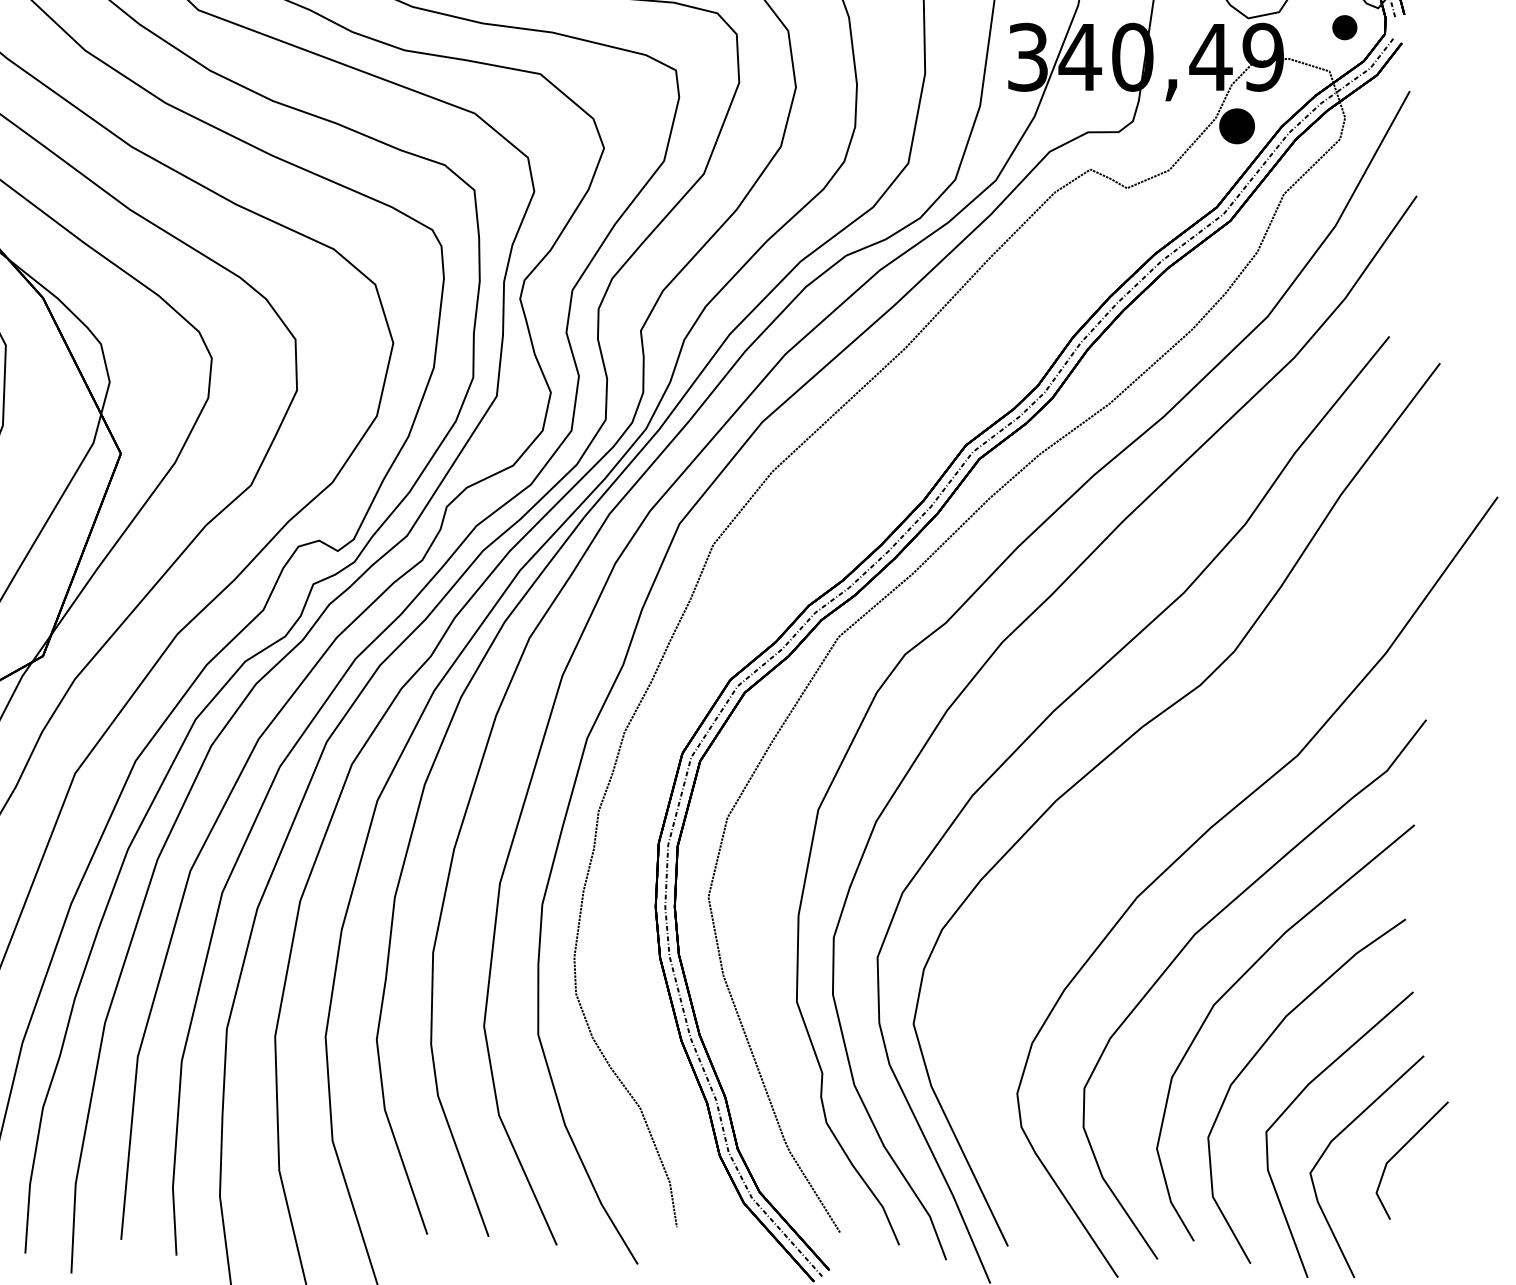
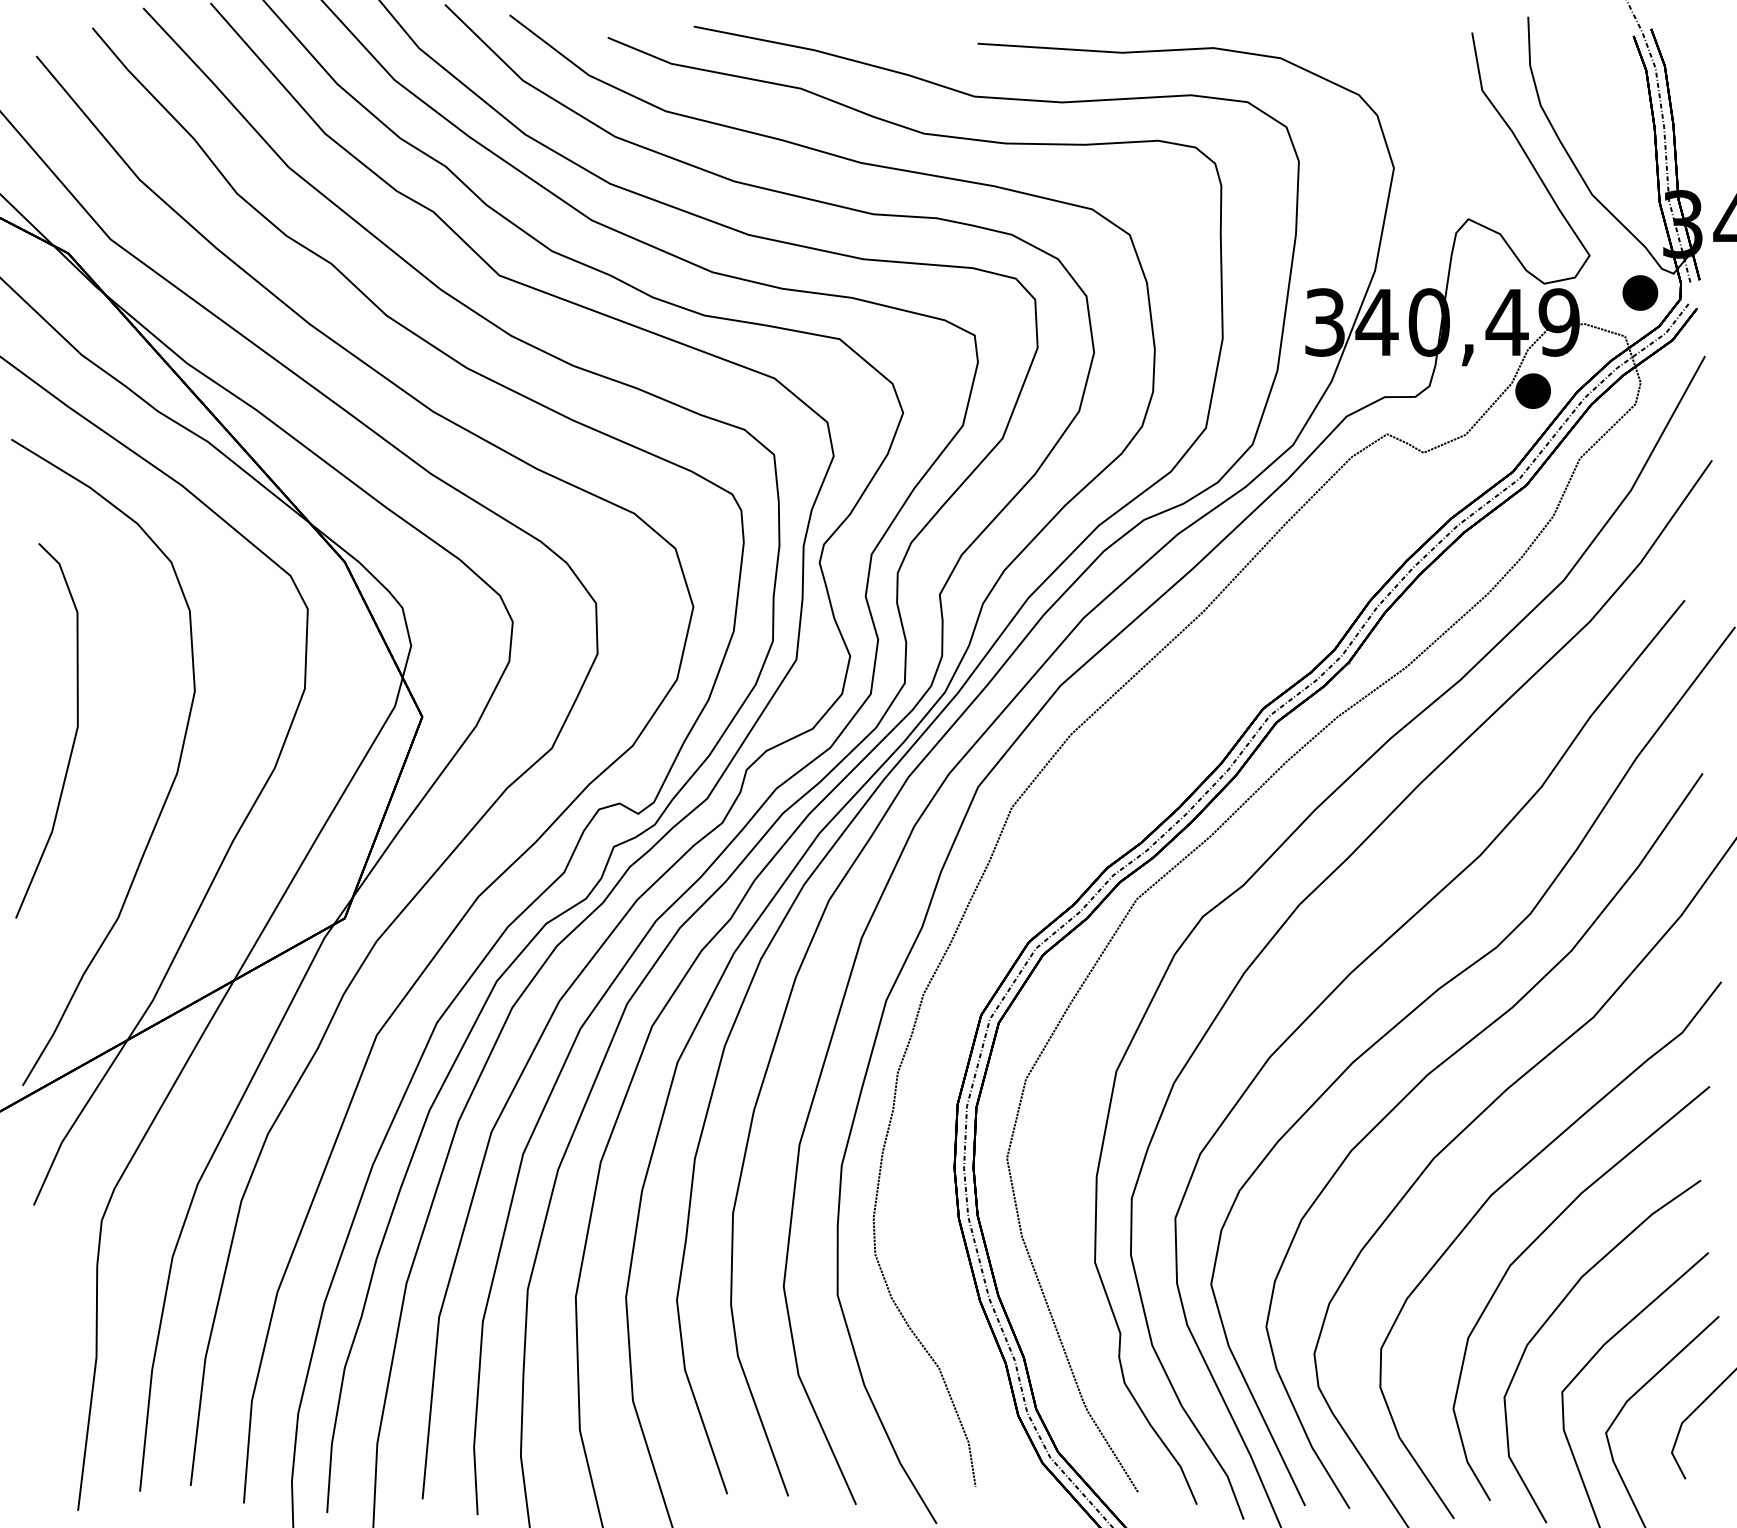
part: (1344, 27) -> (1640, 292), size x1.43
curve: (1127, 817) -> (1424, 1079), added

